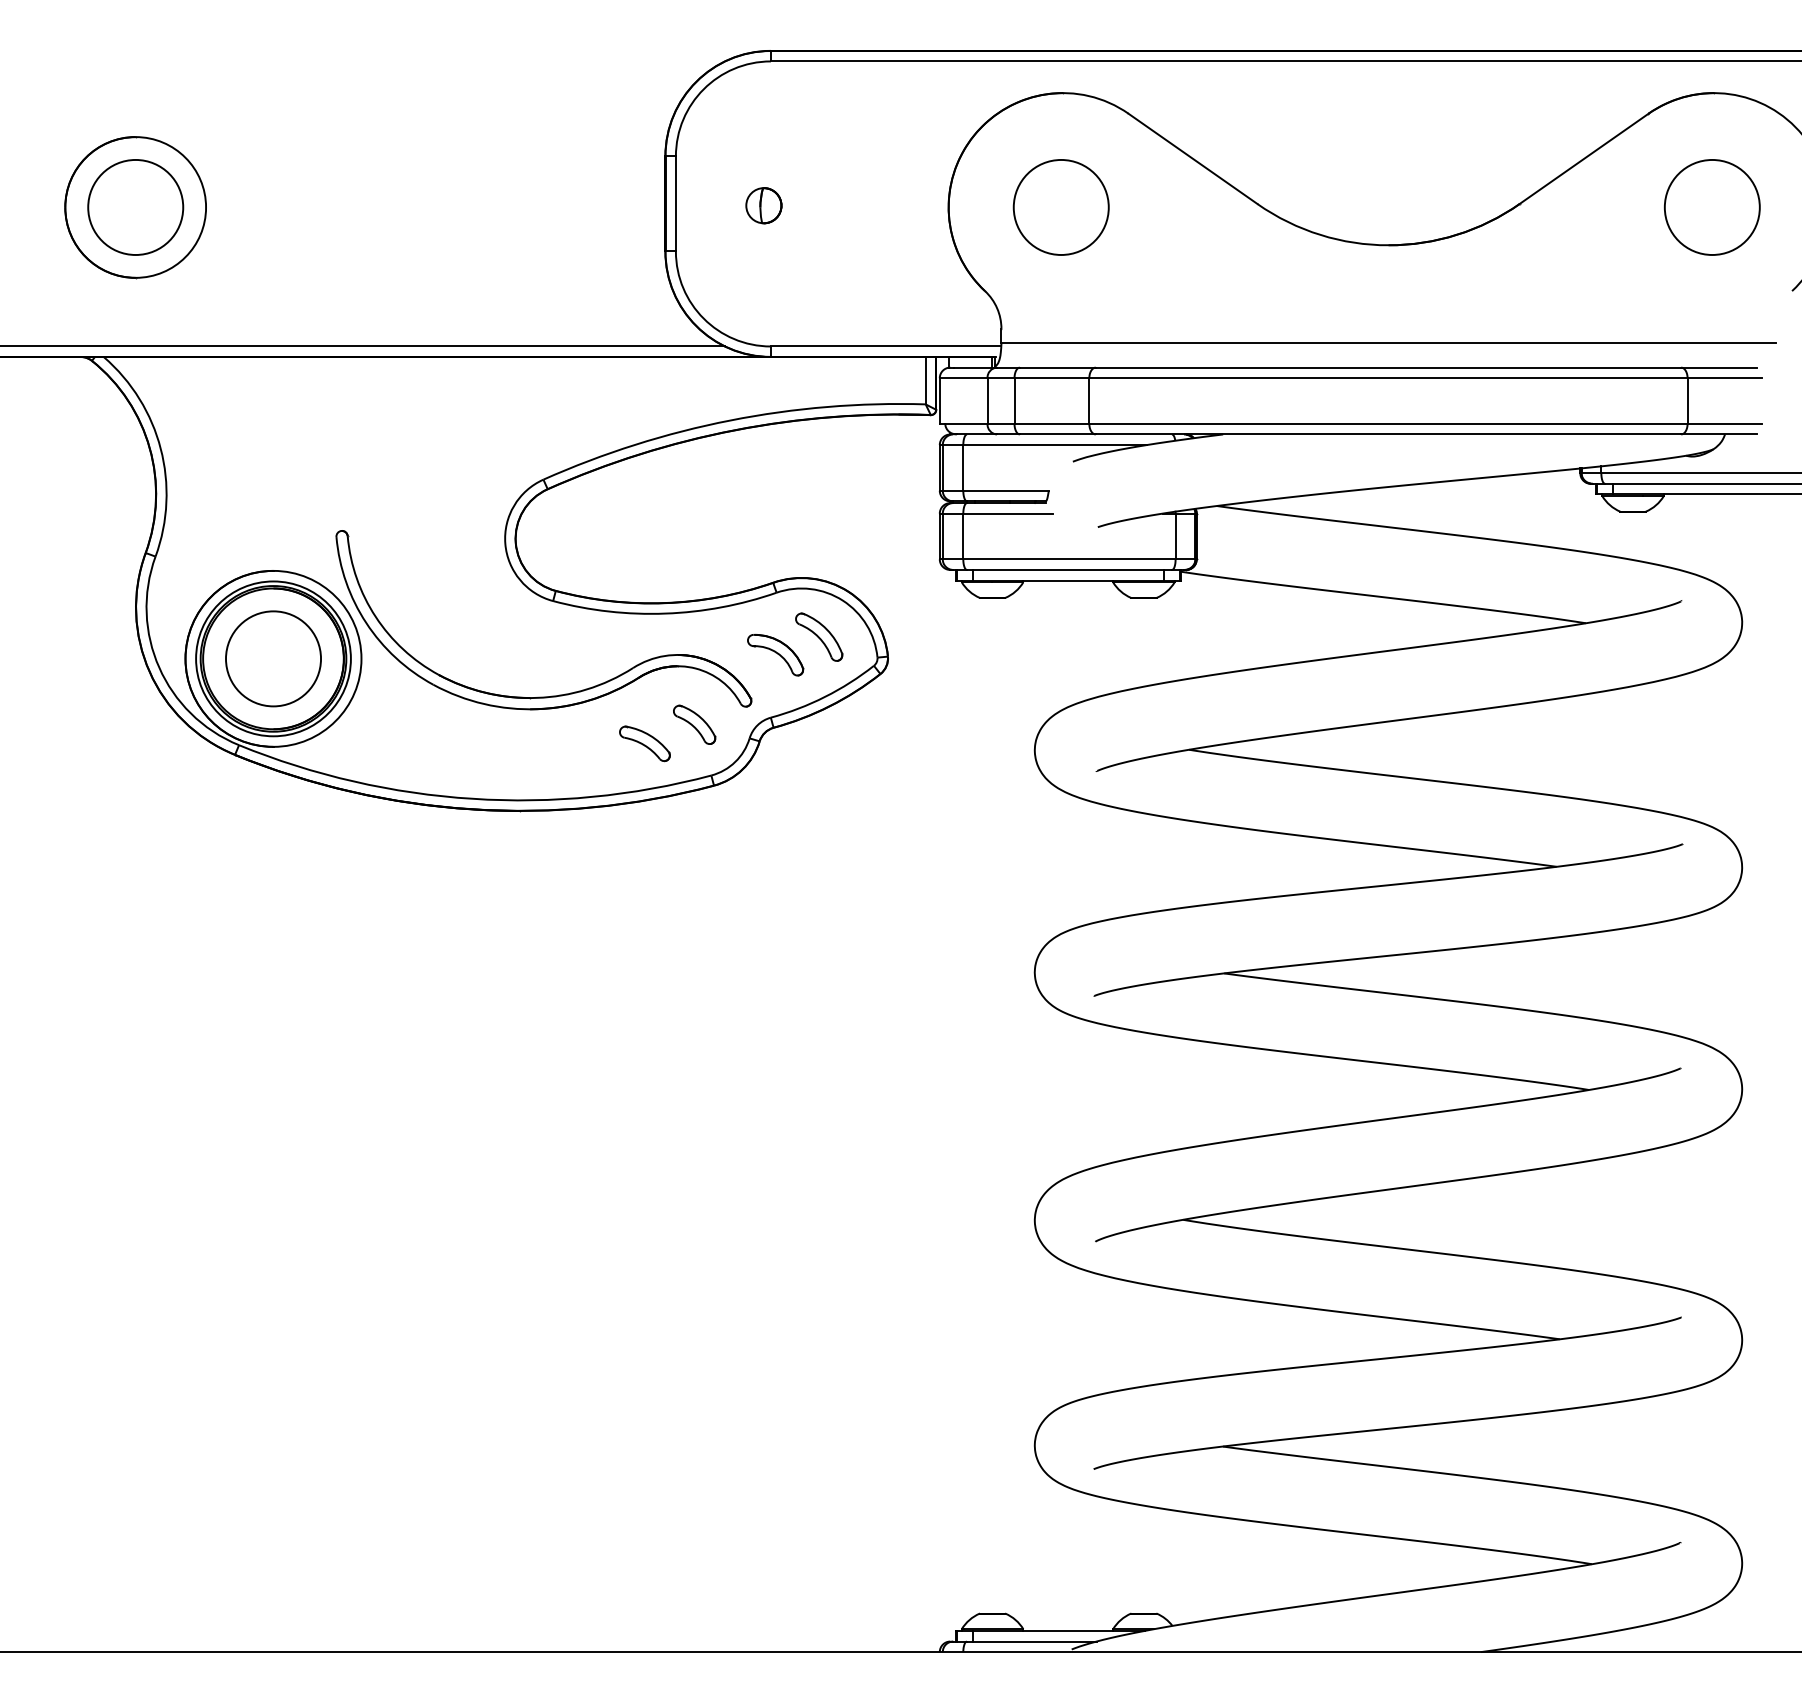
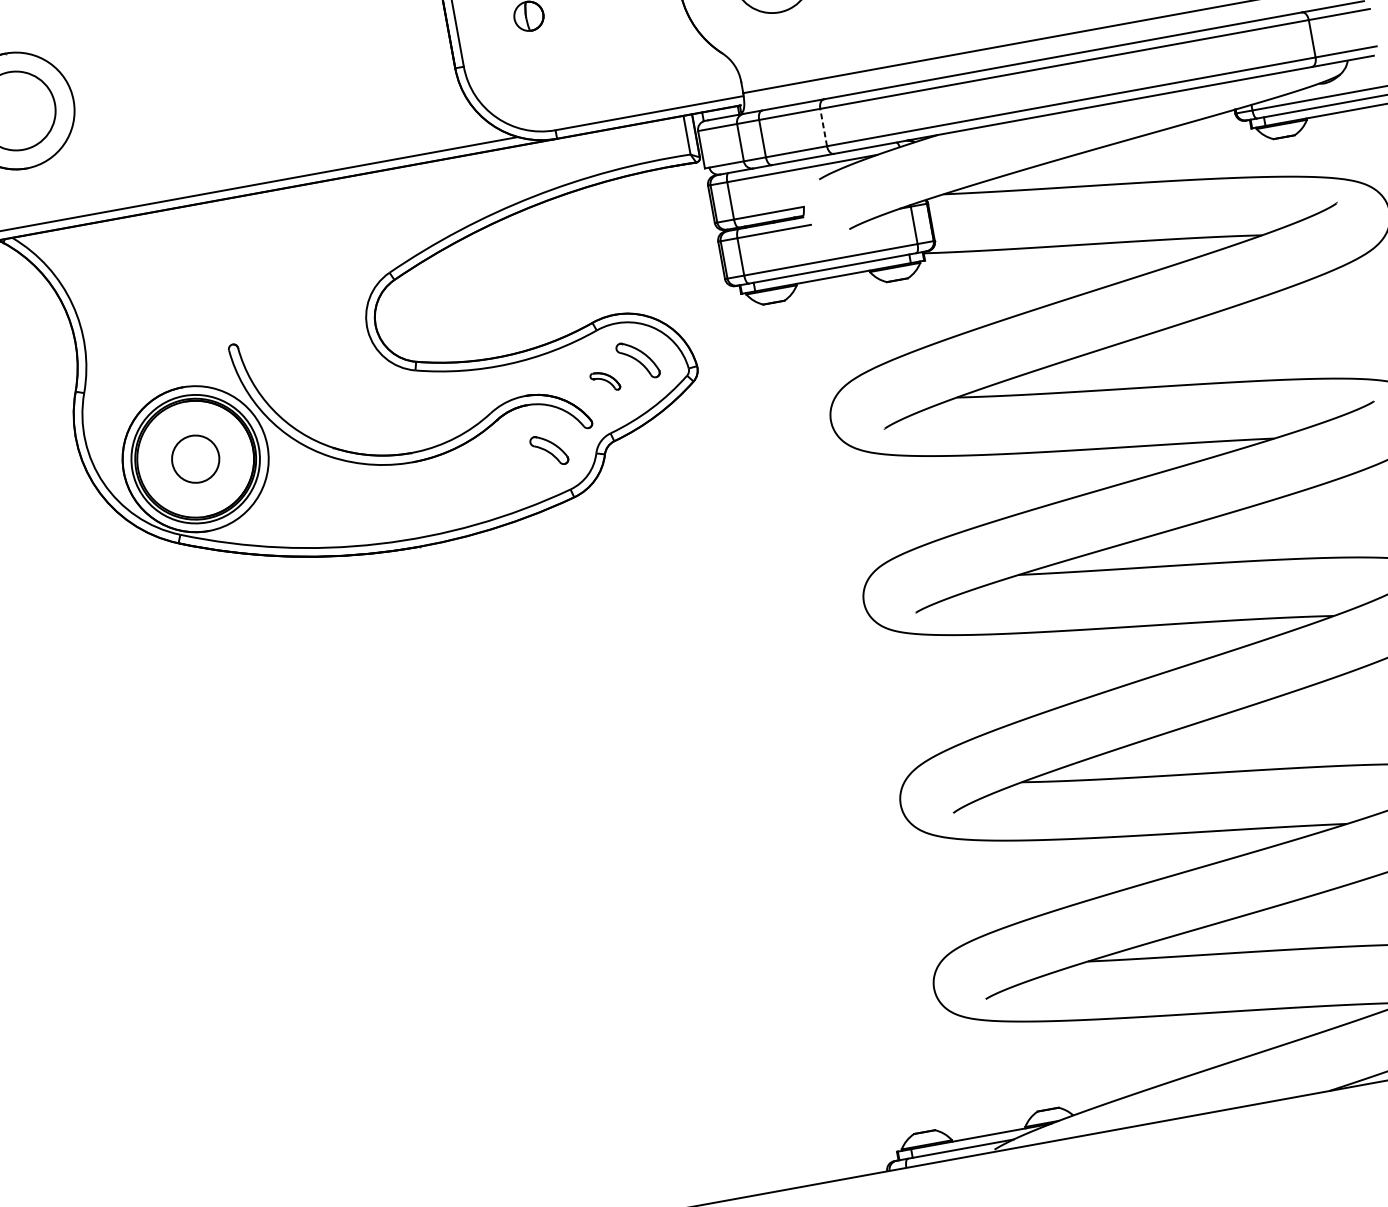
line: (1089, 401) -> (823, 127), solid -> dashed
part: (775, 655) -> (605, 381), size x0.6
circle: (273, 658) -> (195, 458), size x0.6
part: (644, 743) -> (511, 473), removed

